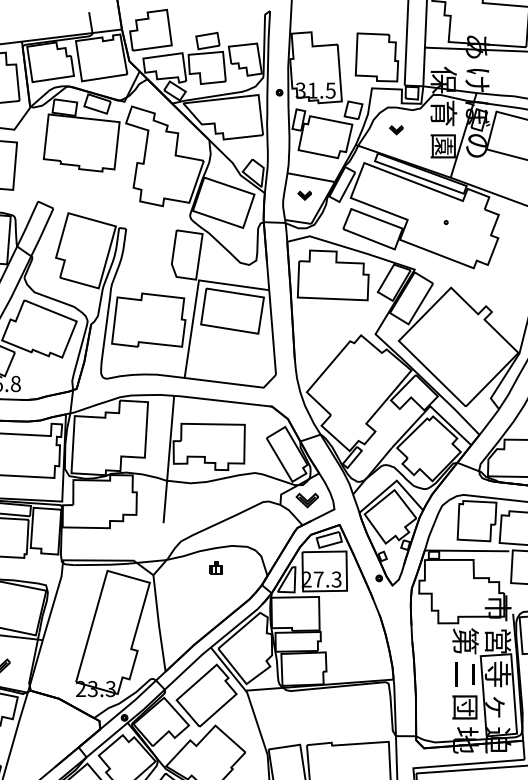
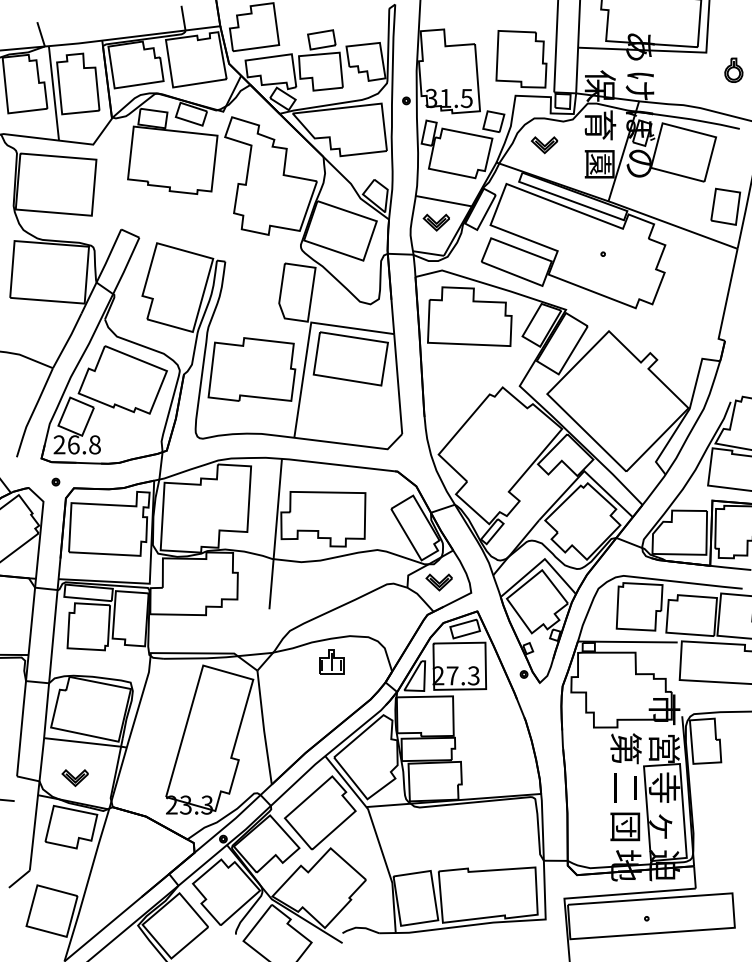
part: (396, 130) -> (544, 145), size x1.67
part: (304, 195) -> (435, 222), size x1.67
part: (216, 567) -> (331, 661), size x1.67

